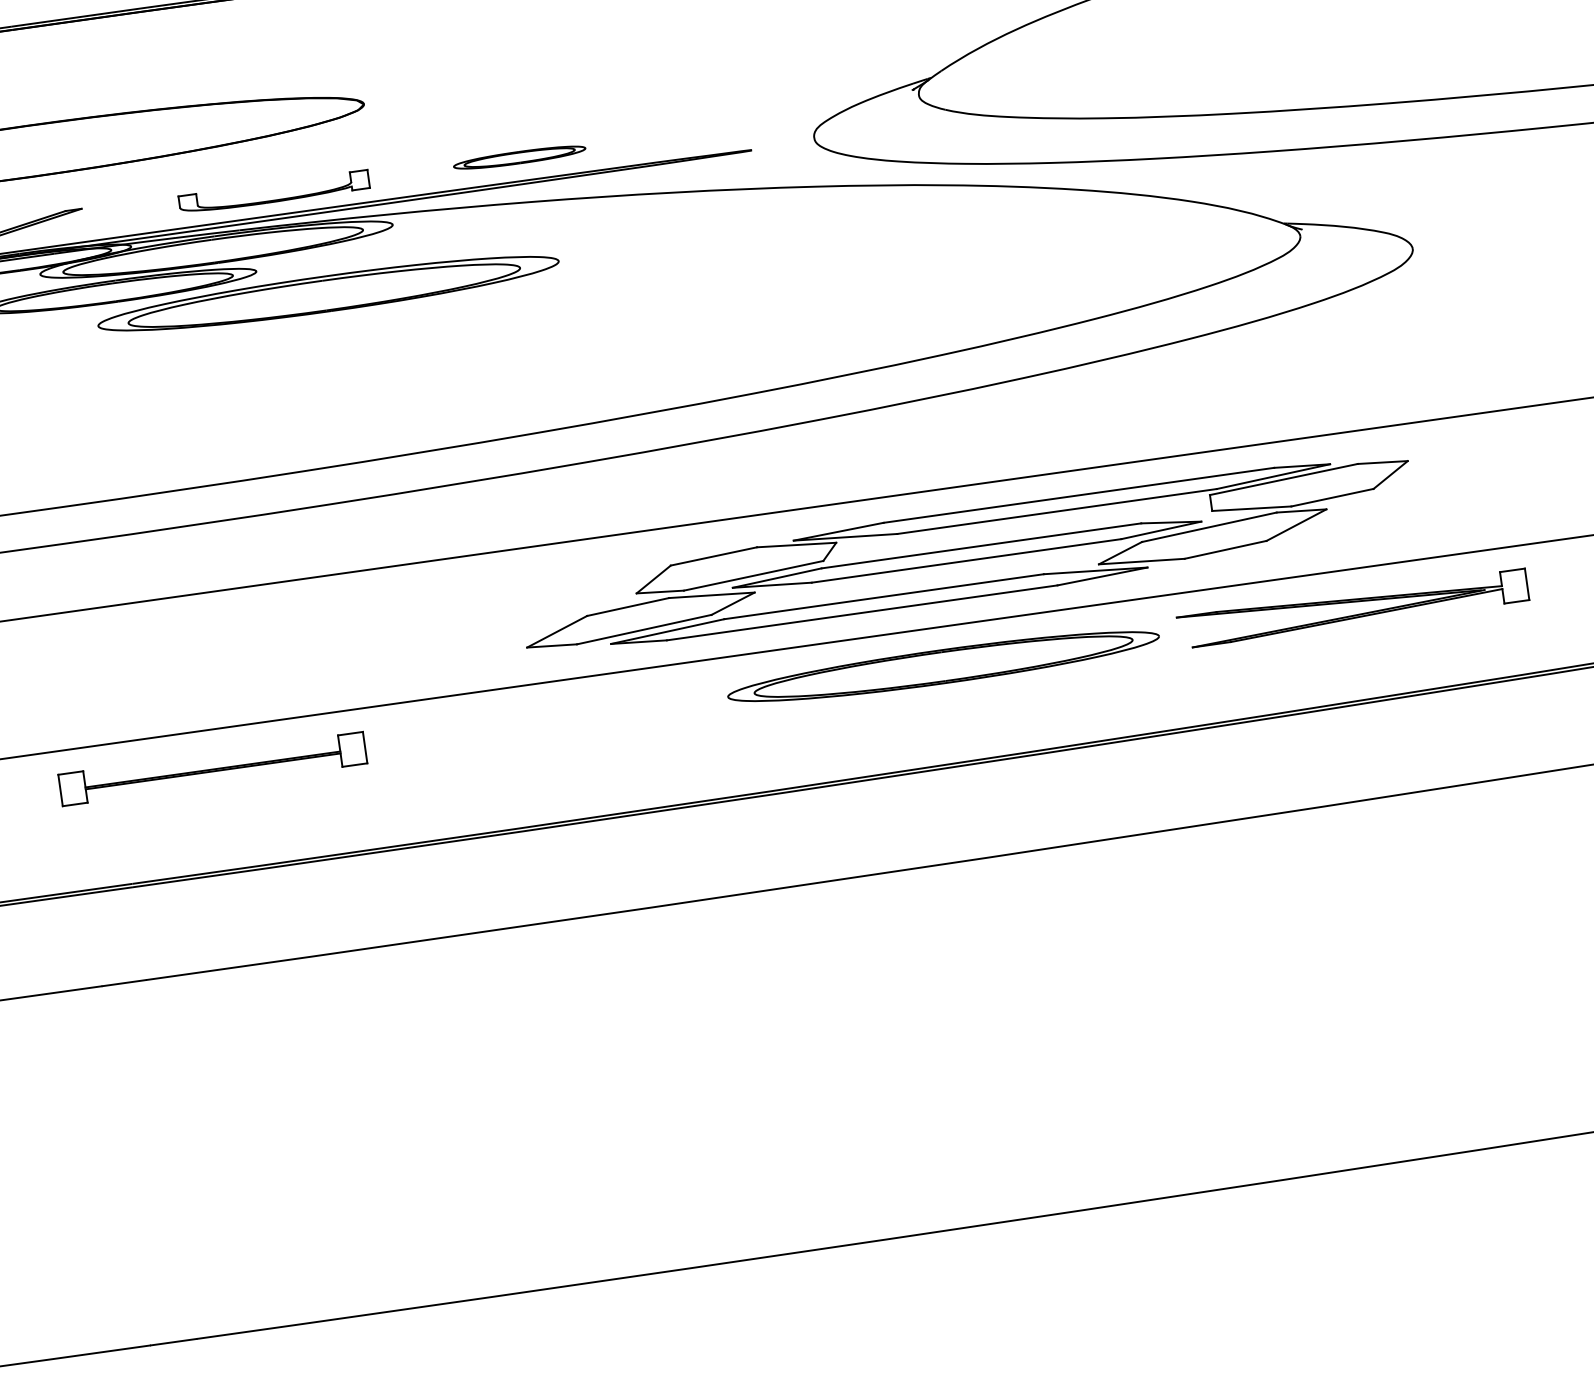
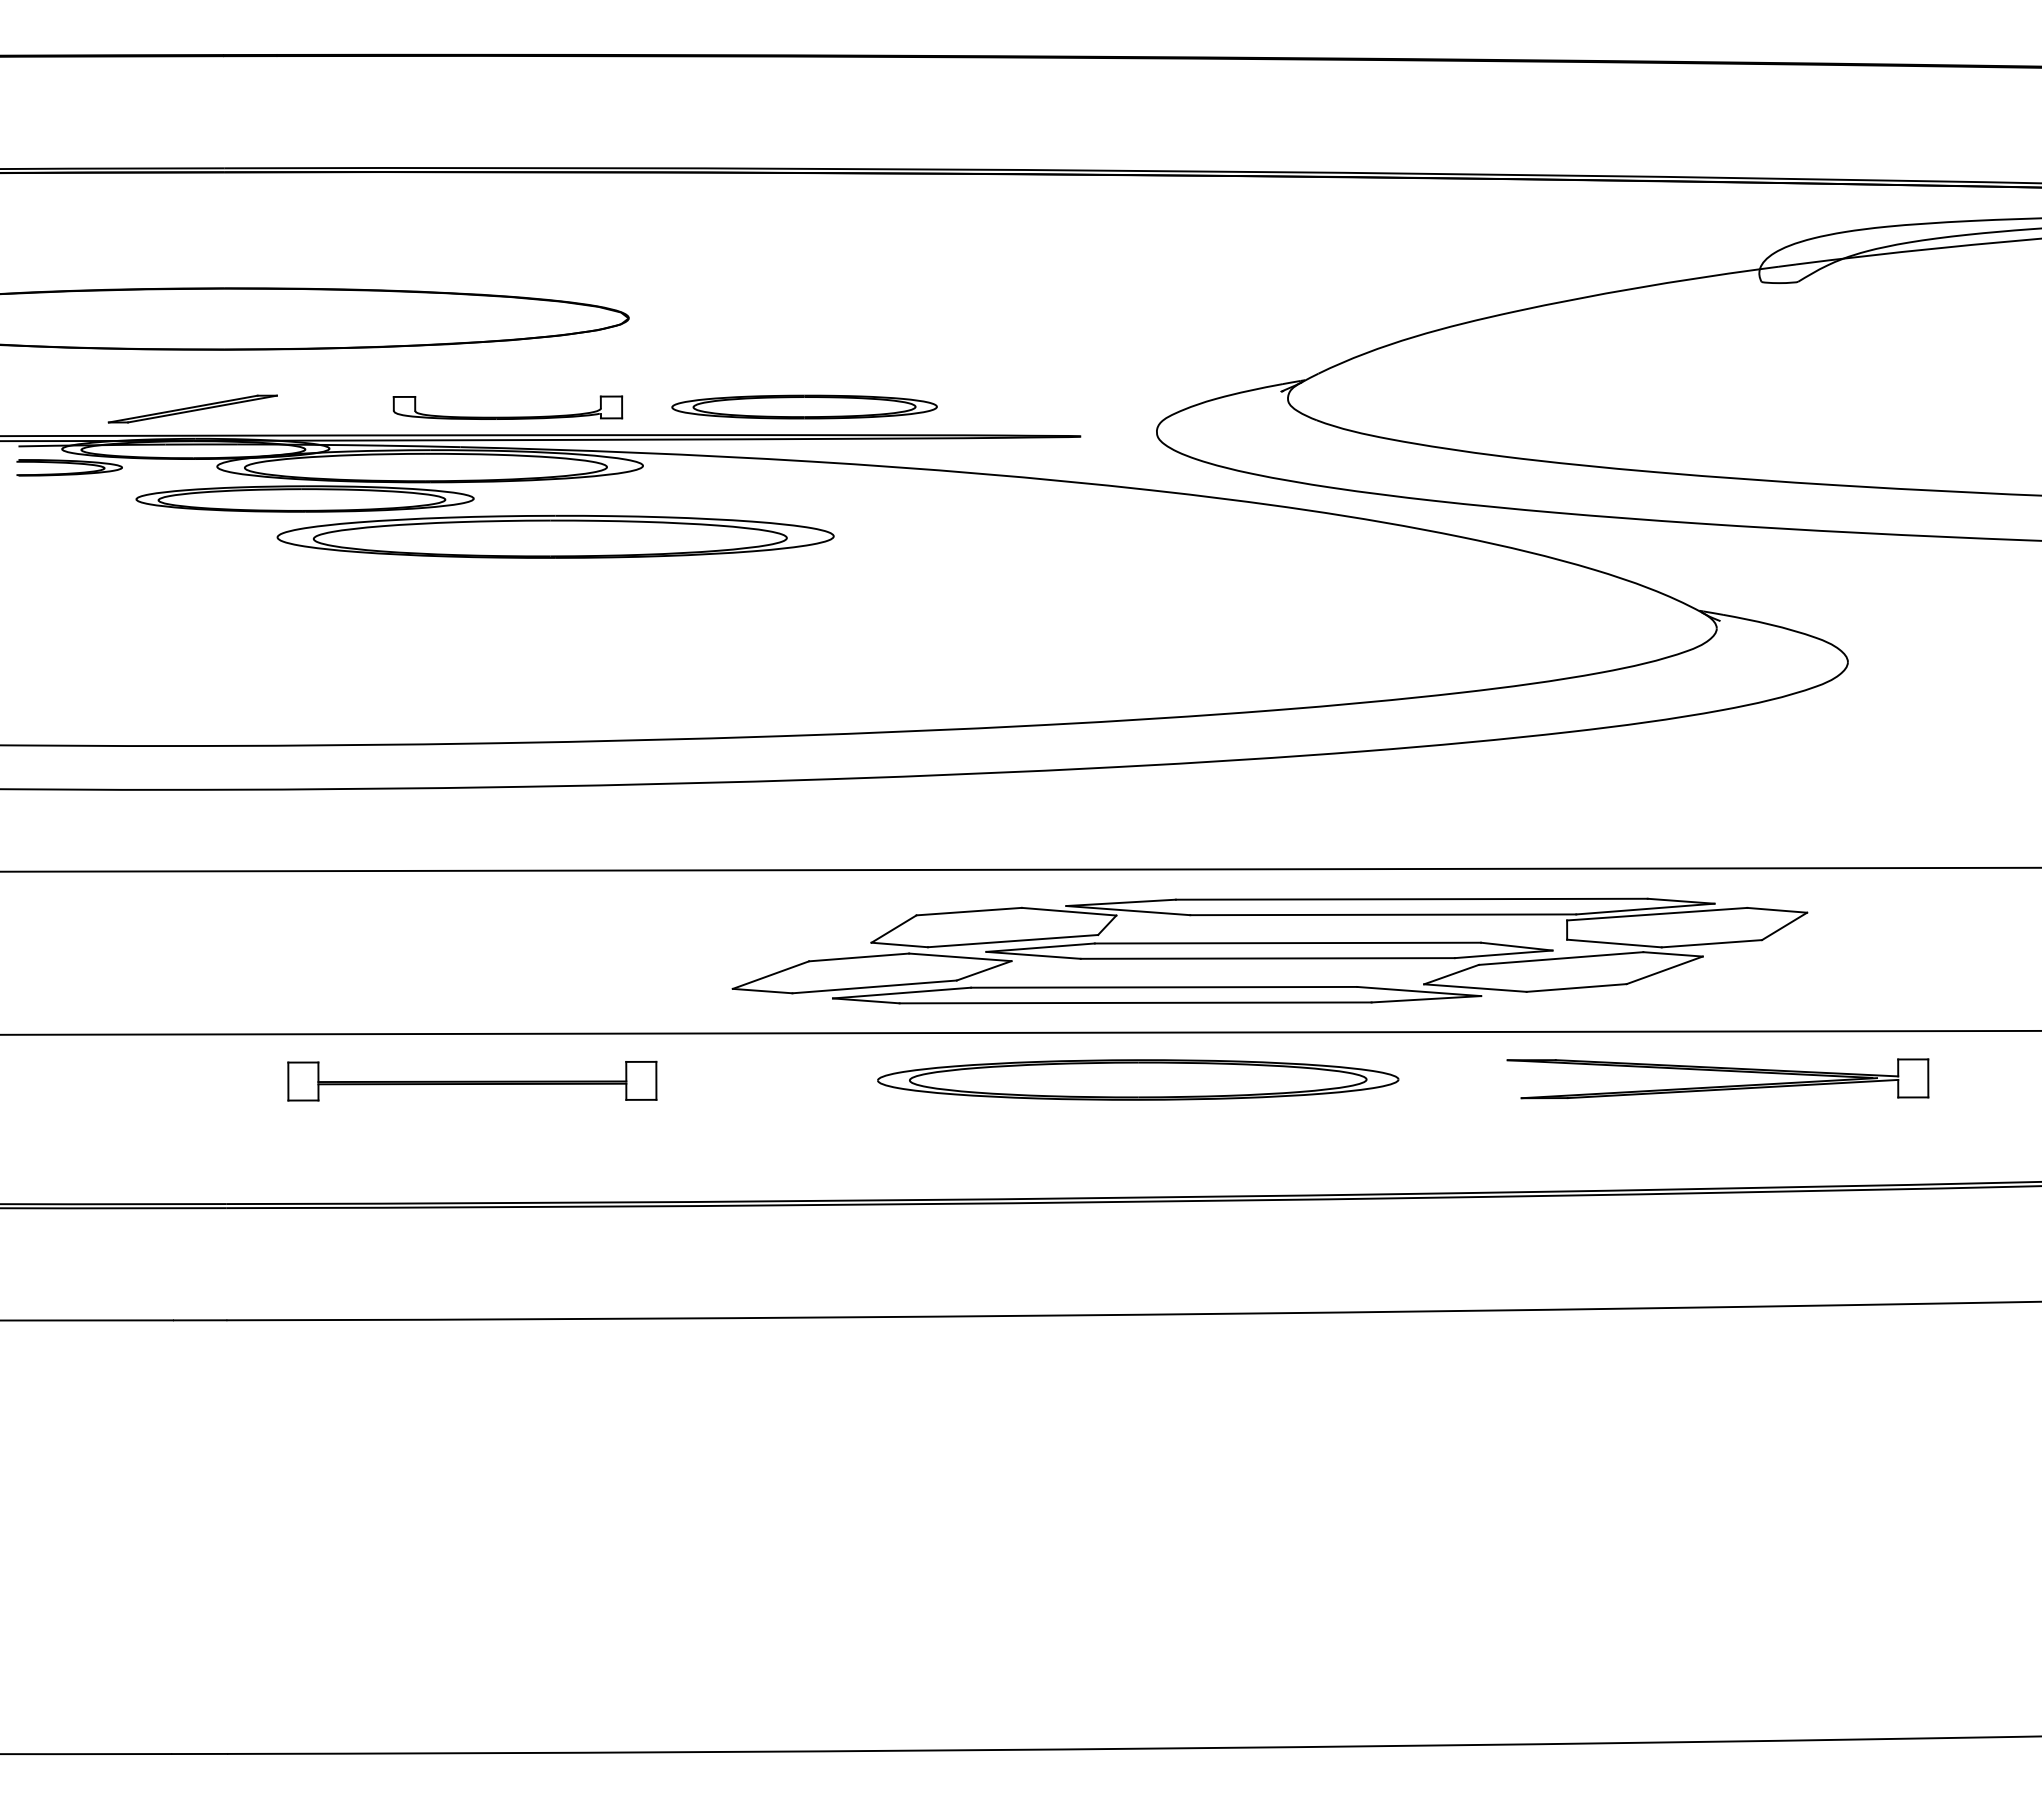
part: (519, 157) -> (804, 406), size x1.67
part: (943, 666) -> (1138, 1079), moved
part: (212, 768) -> (472, 1080), moved

